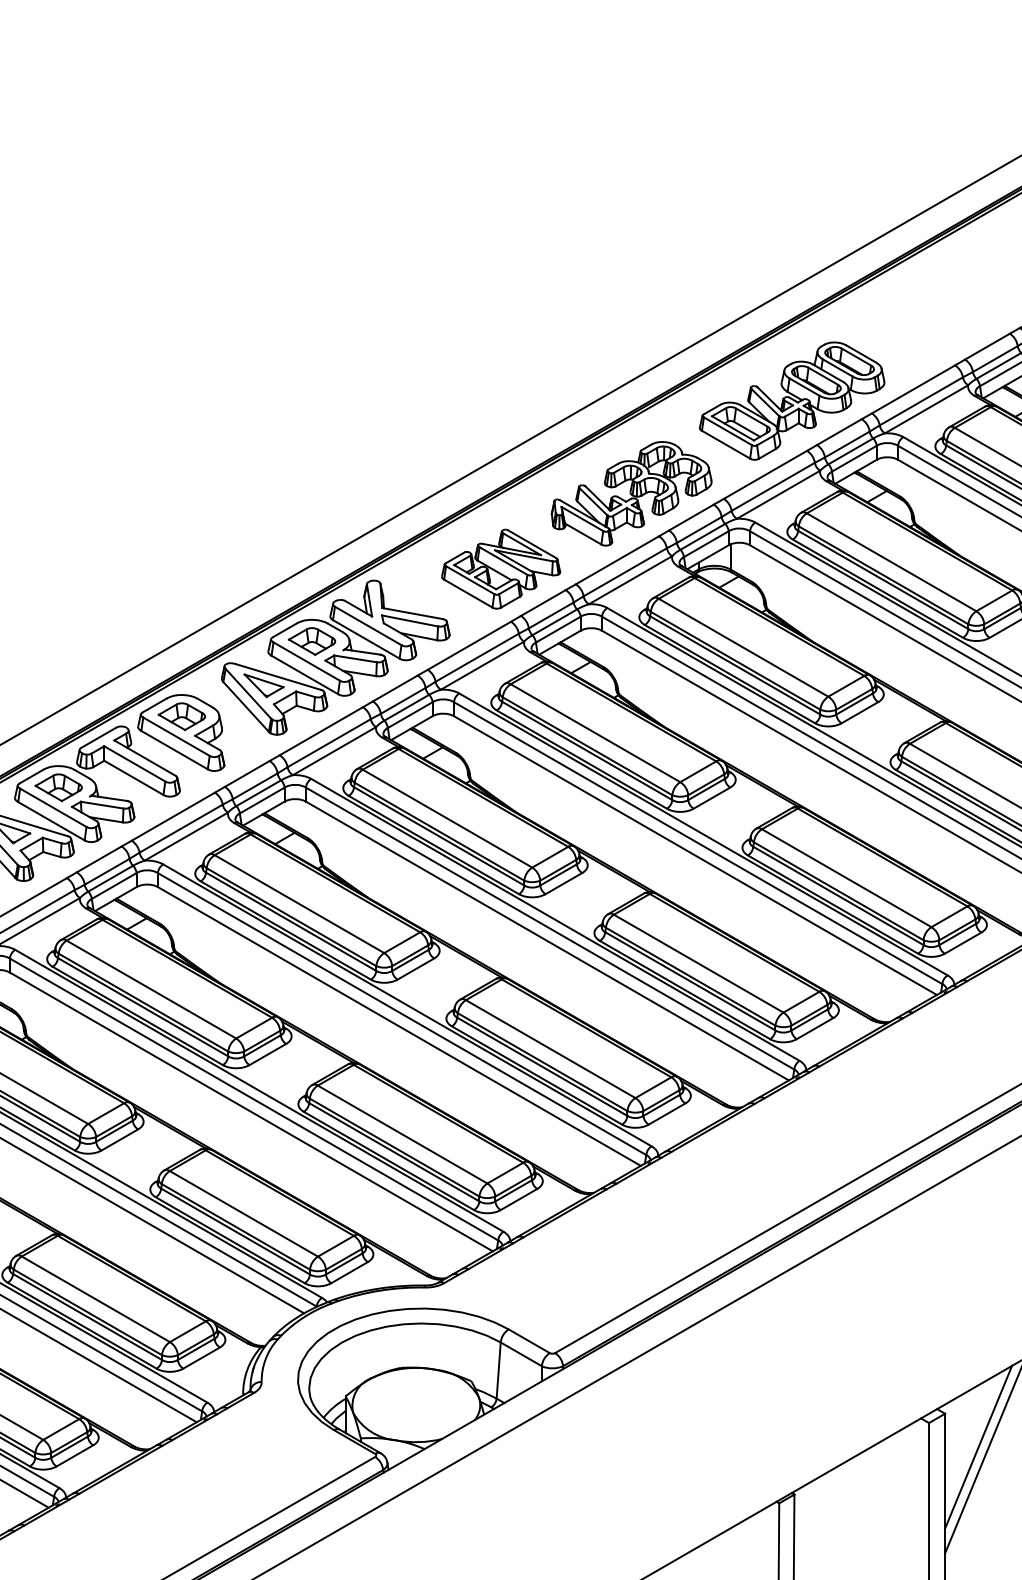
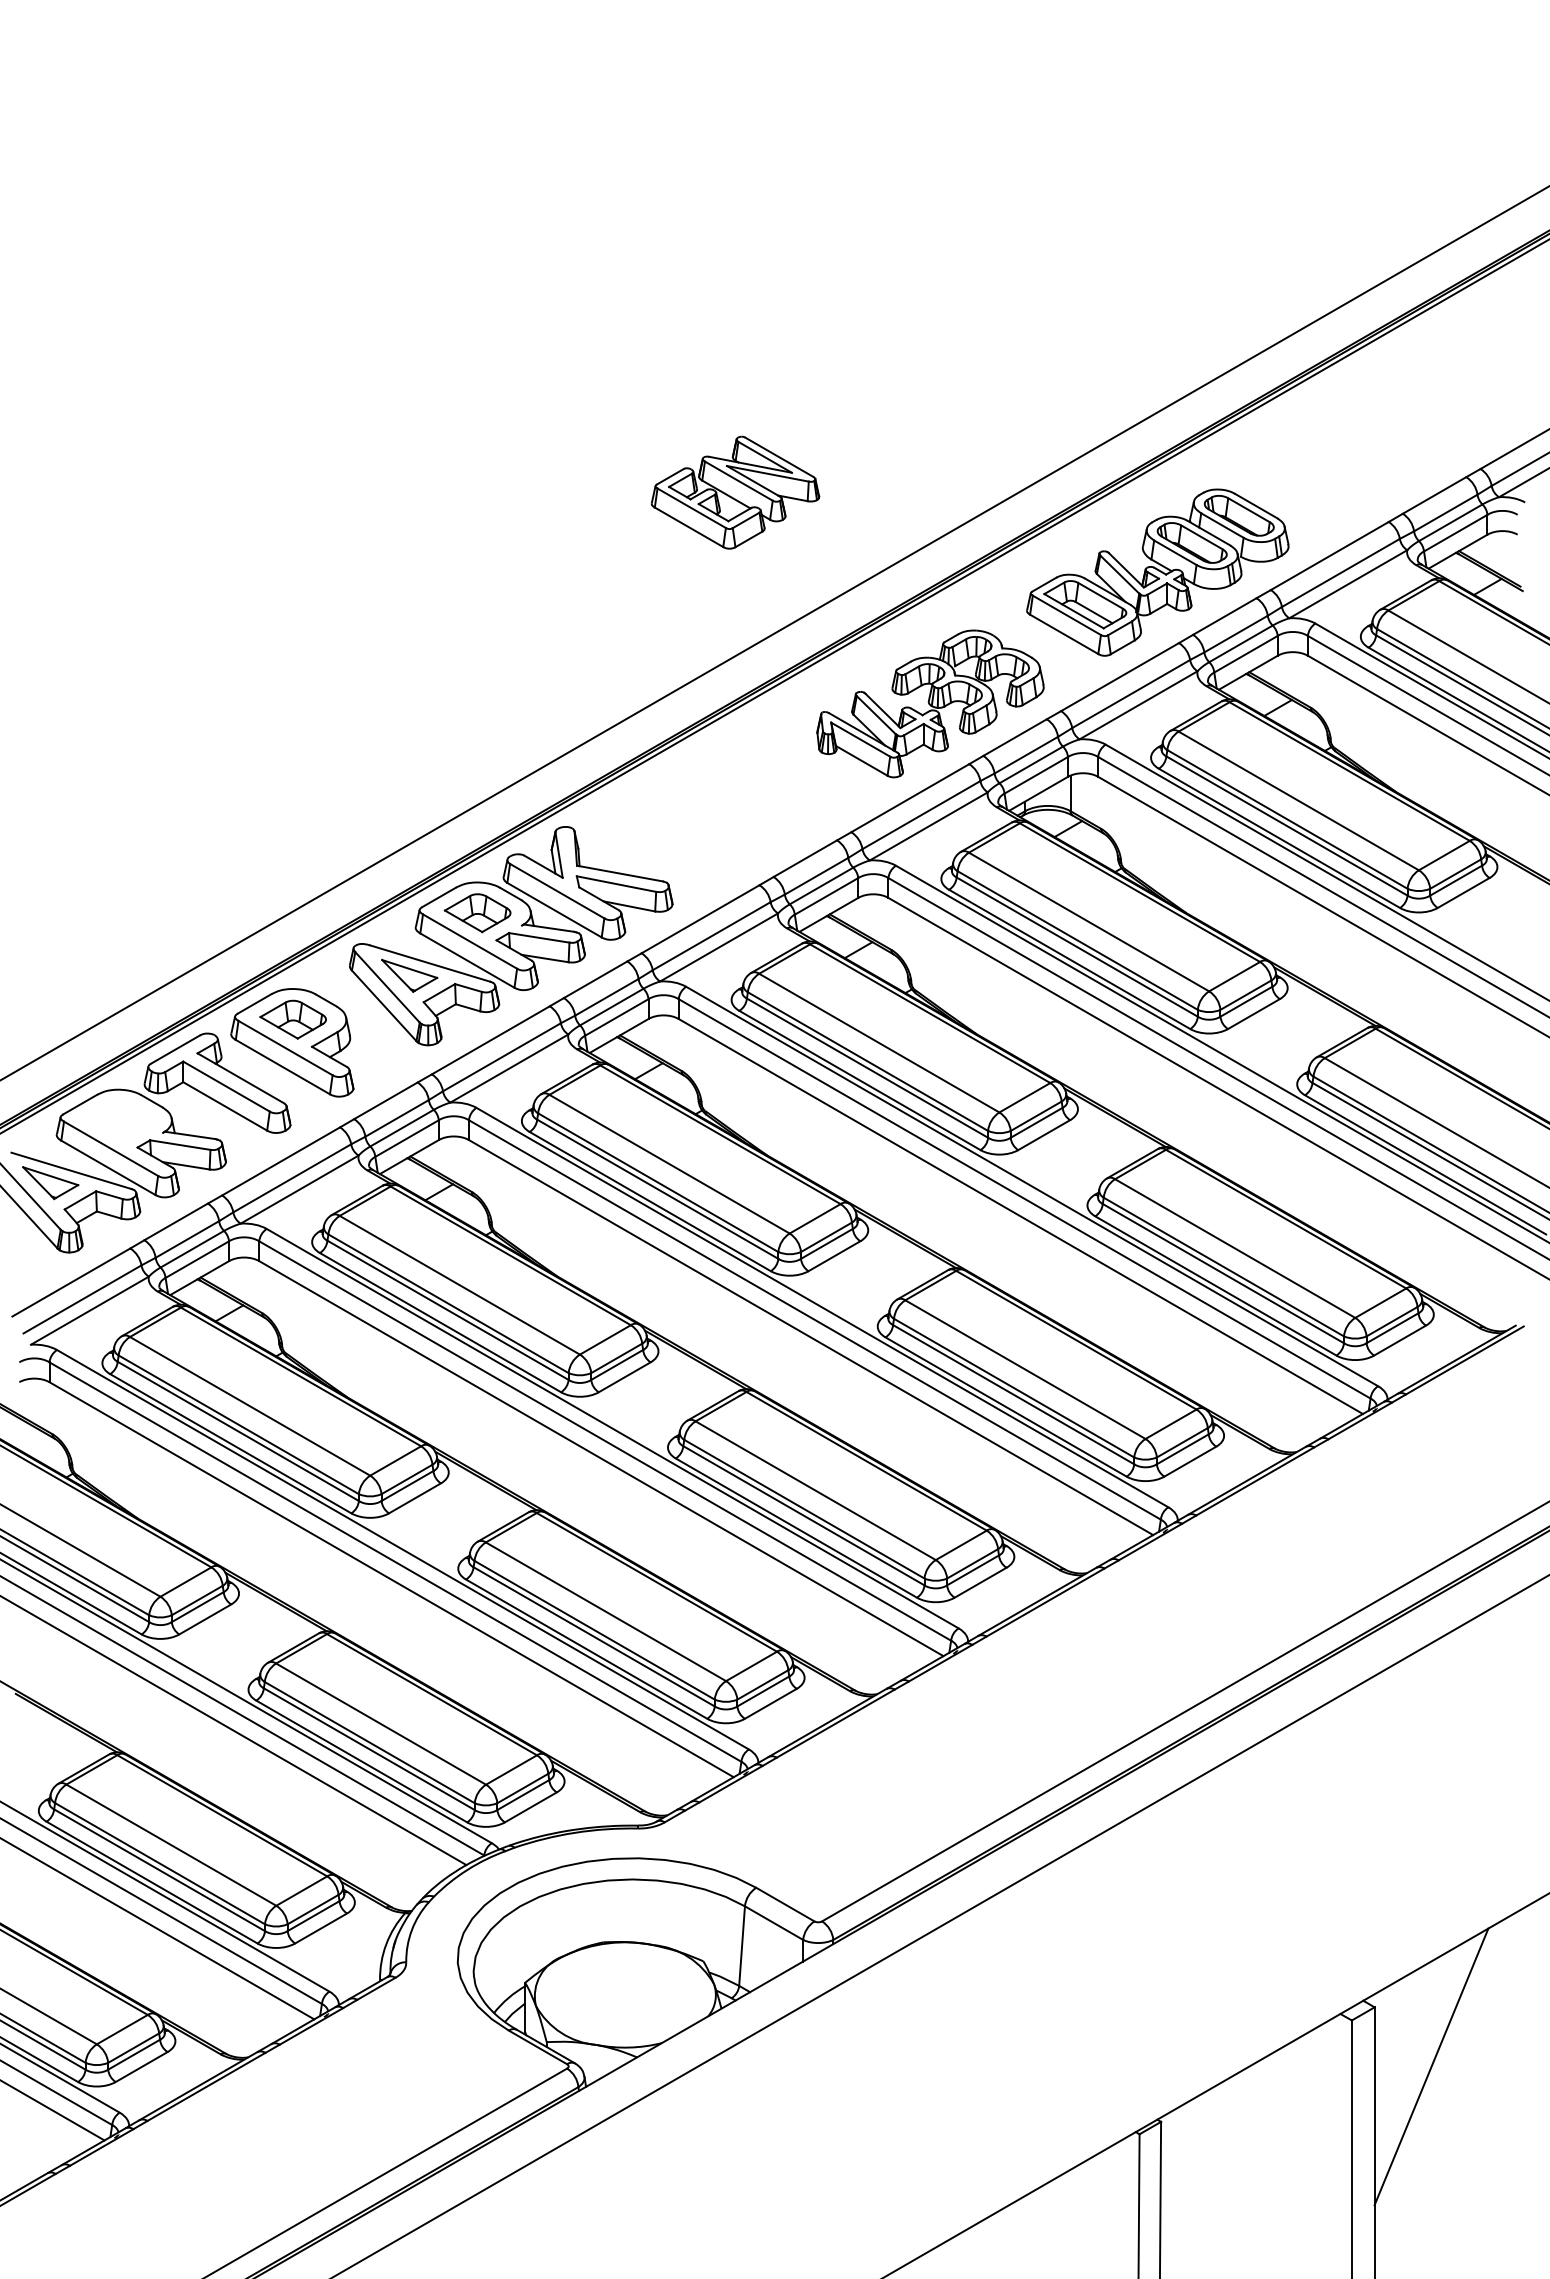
part: (501, 569) -> (735, 492), moved
part: (58, 787) -> (118, 1120), removed
line: (978, 1447) -> (1421, 2054), removed

